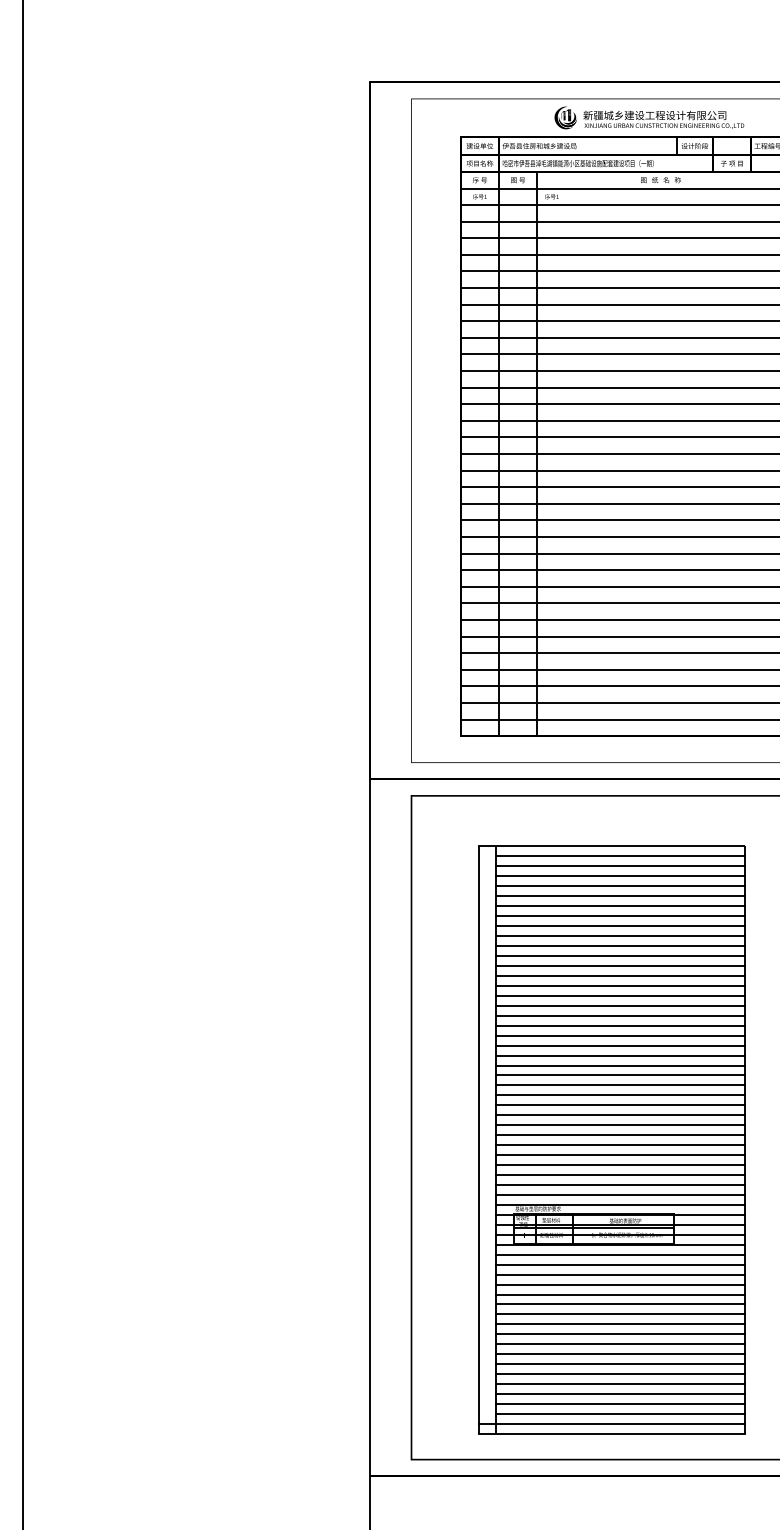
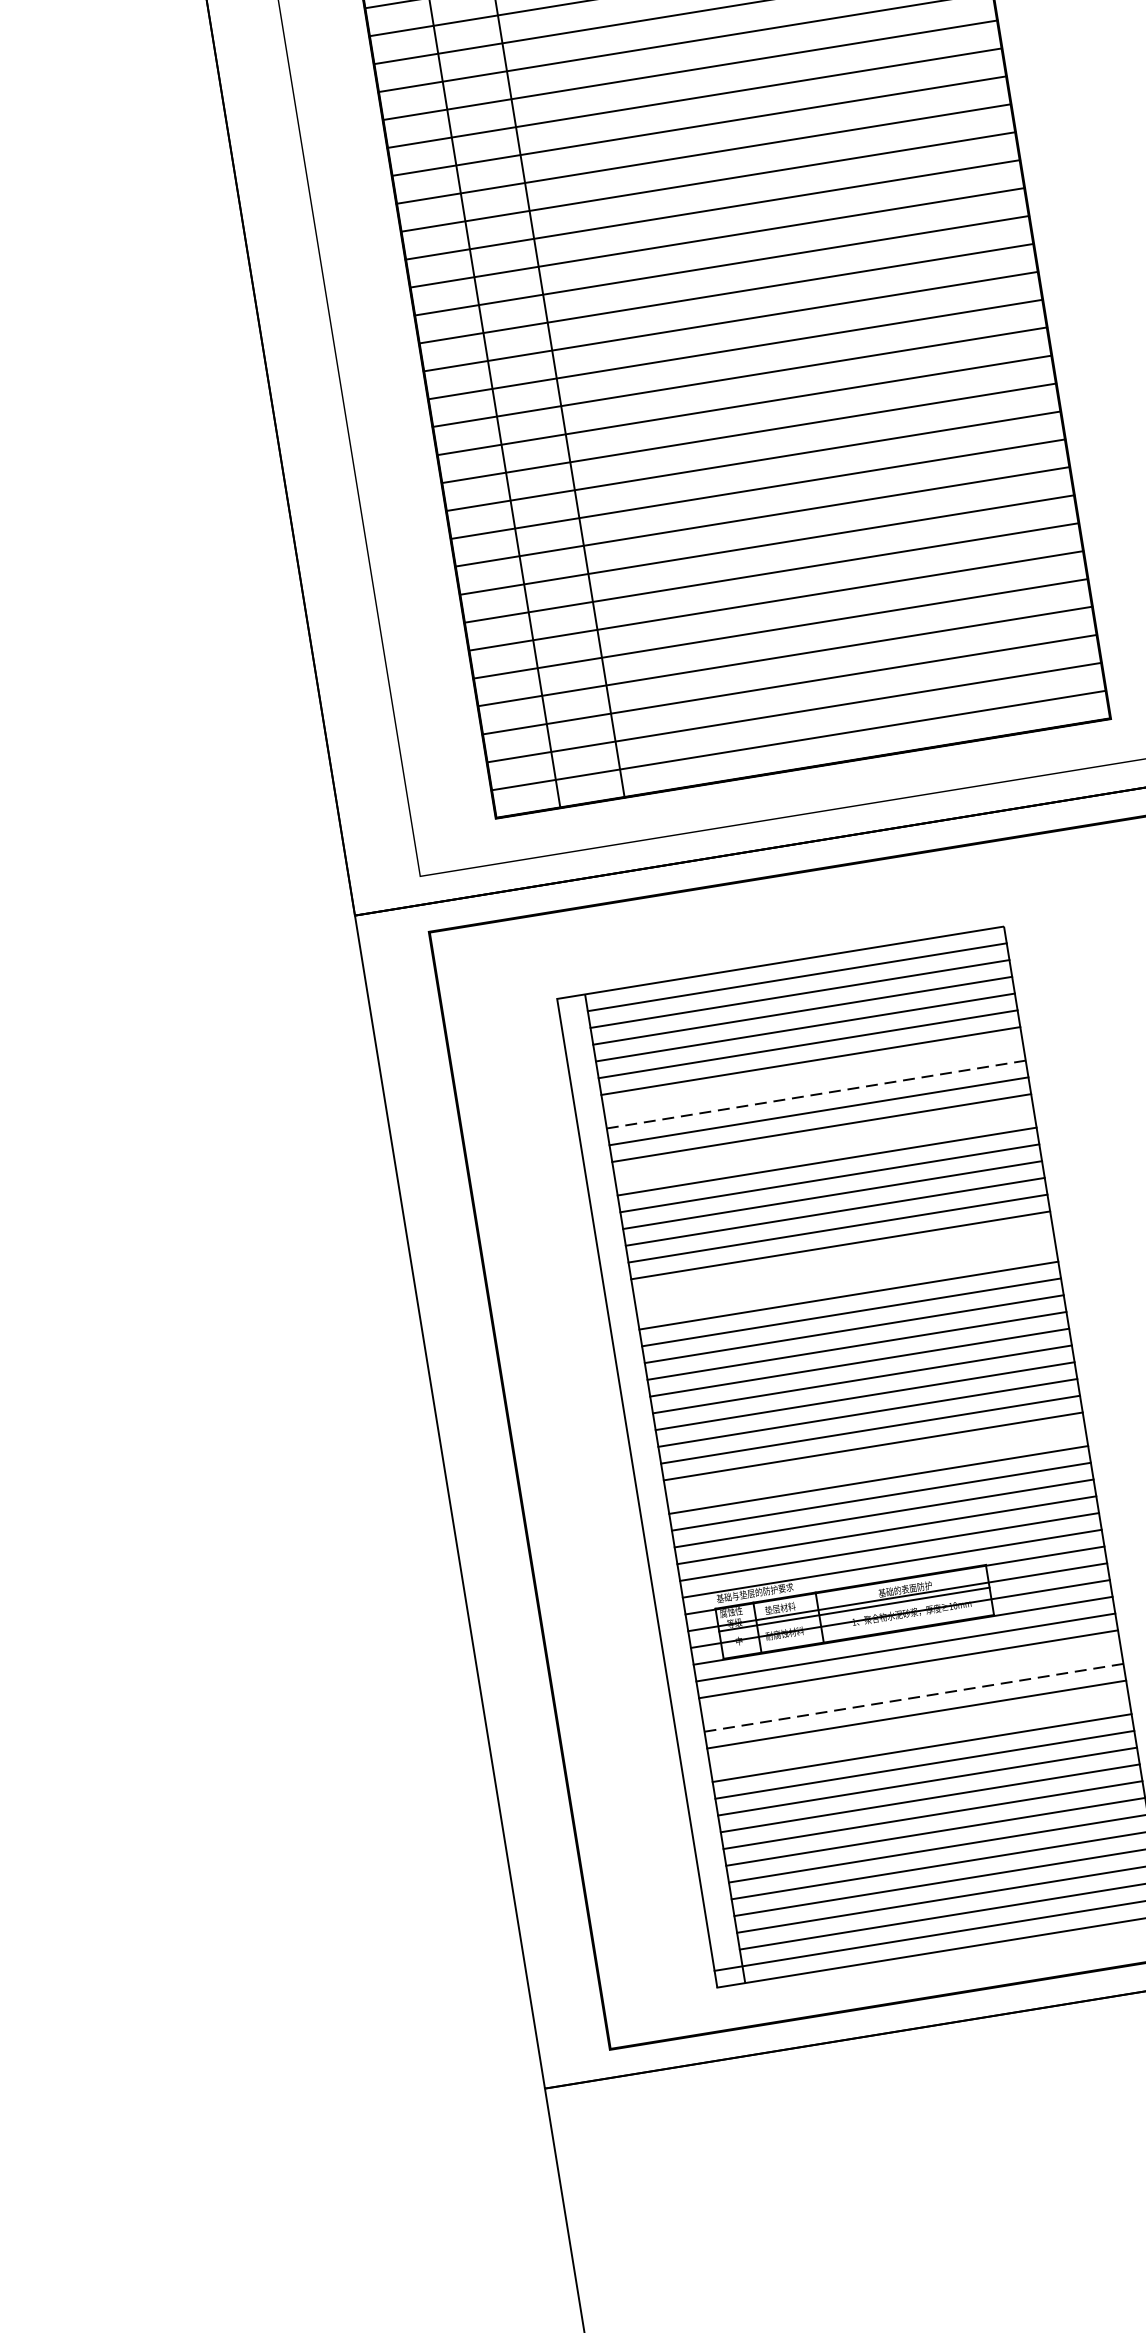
line: (619, 916) -> (812, 1078), removed
line: (620, 926) -> (816, 1095), solid -> dashed
line: (619, 955) -> (822, 1144), removed
line: (619, 1025) -> (841, 1262), removed
line: (619, 1035) -> (844, 1278), removed
line: (619, 1145) -> (874, 1463), removed
line: (619, 1274) -> (909, 1681), removed
line: (620, 1284) -> (914, 1697), solid -> dashed
line: (619, 1304) -> (918, 1731), removed

